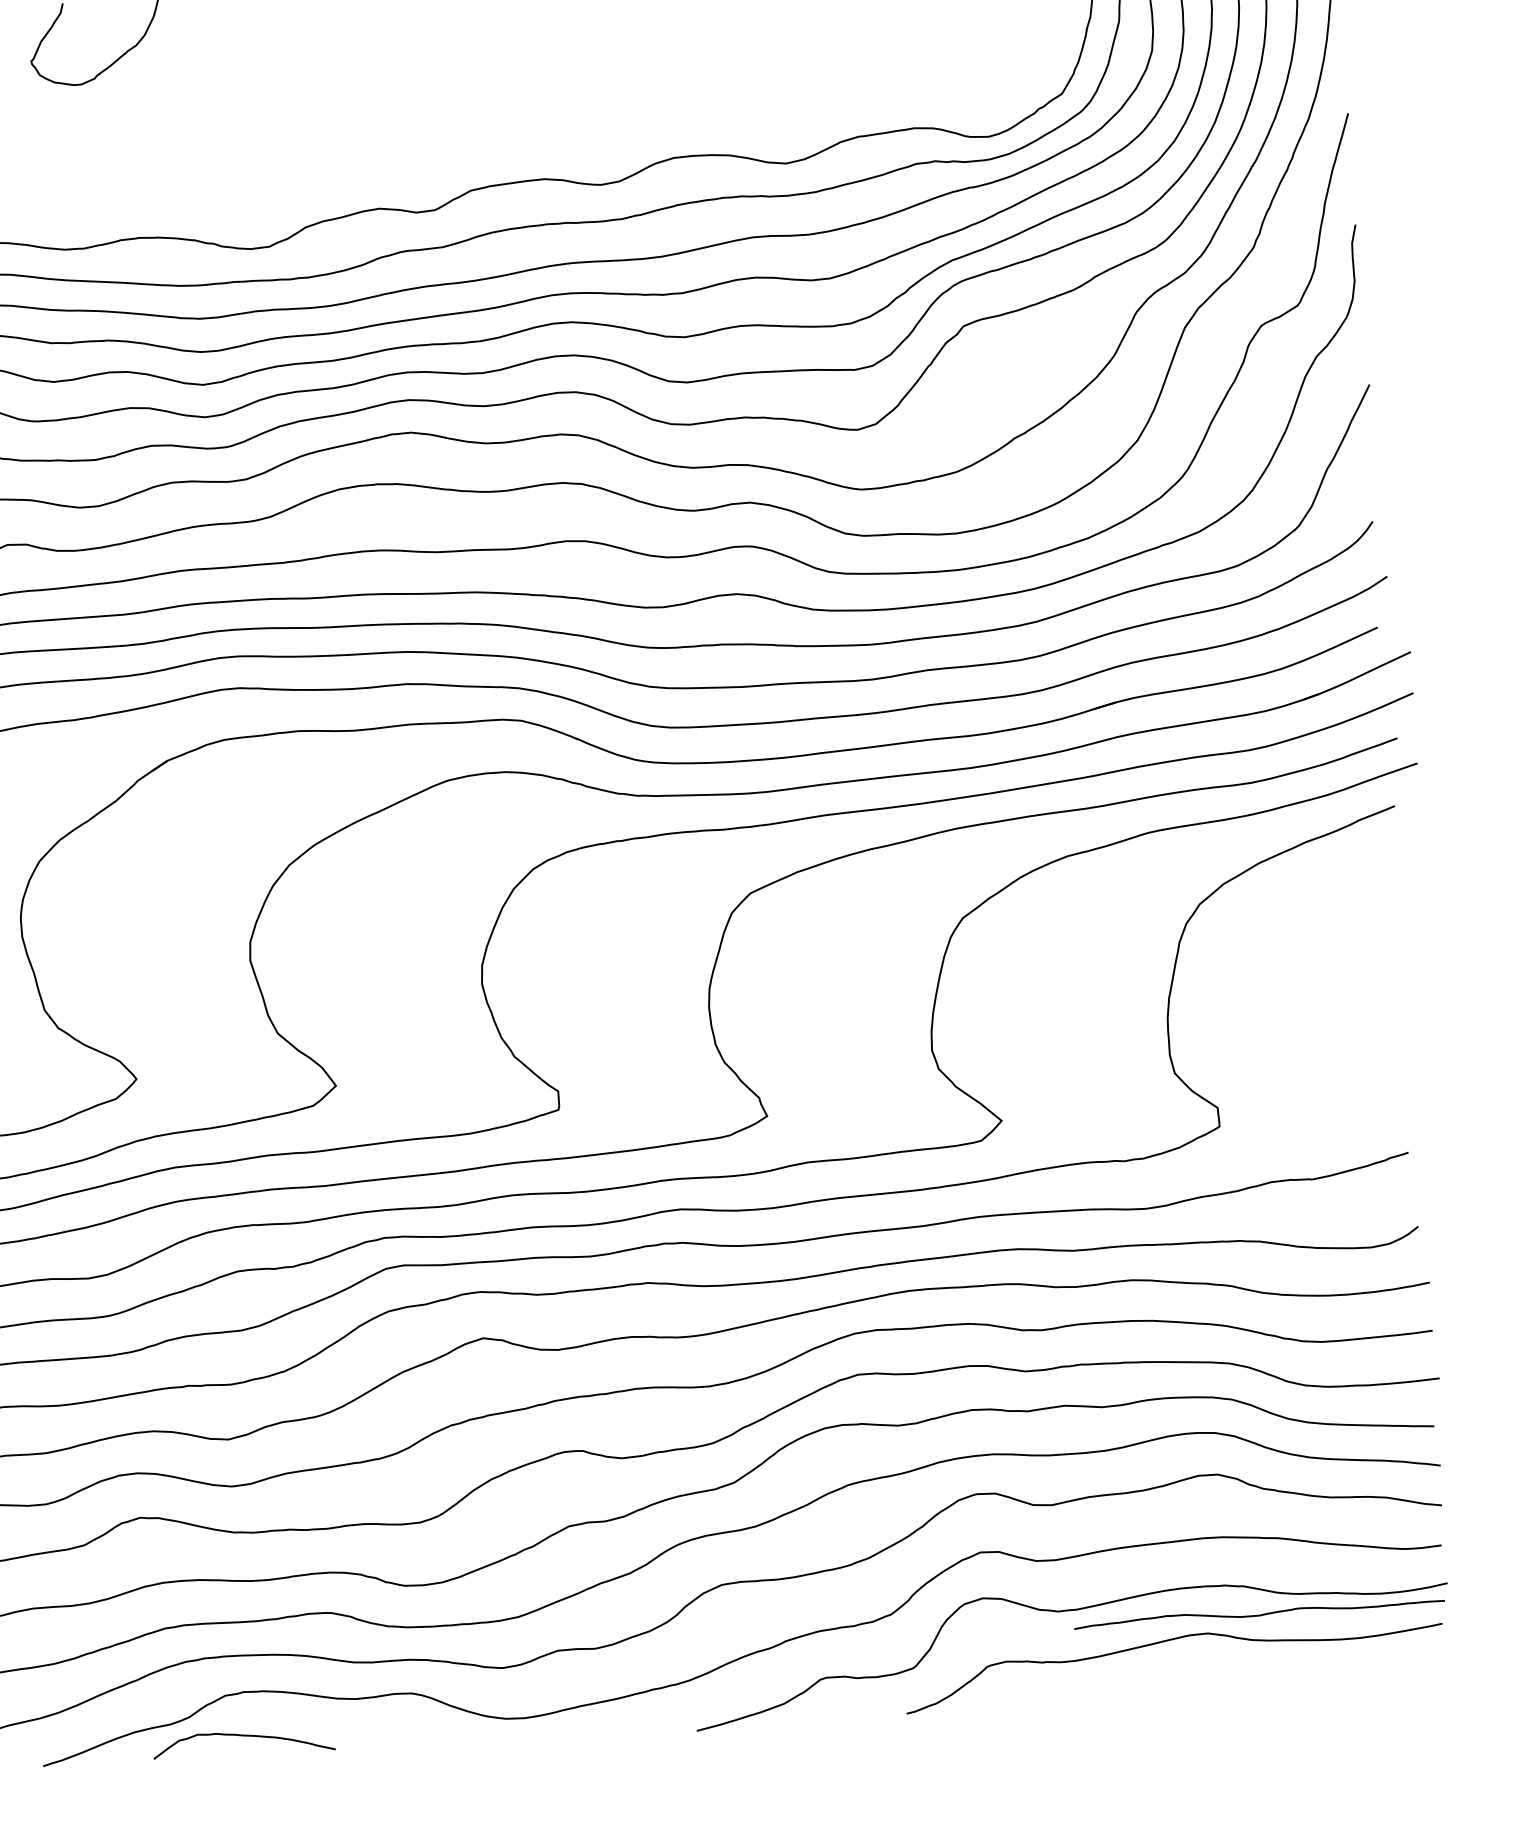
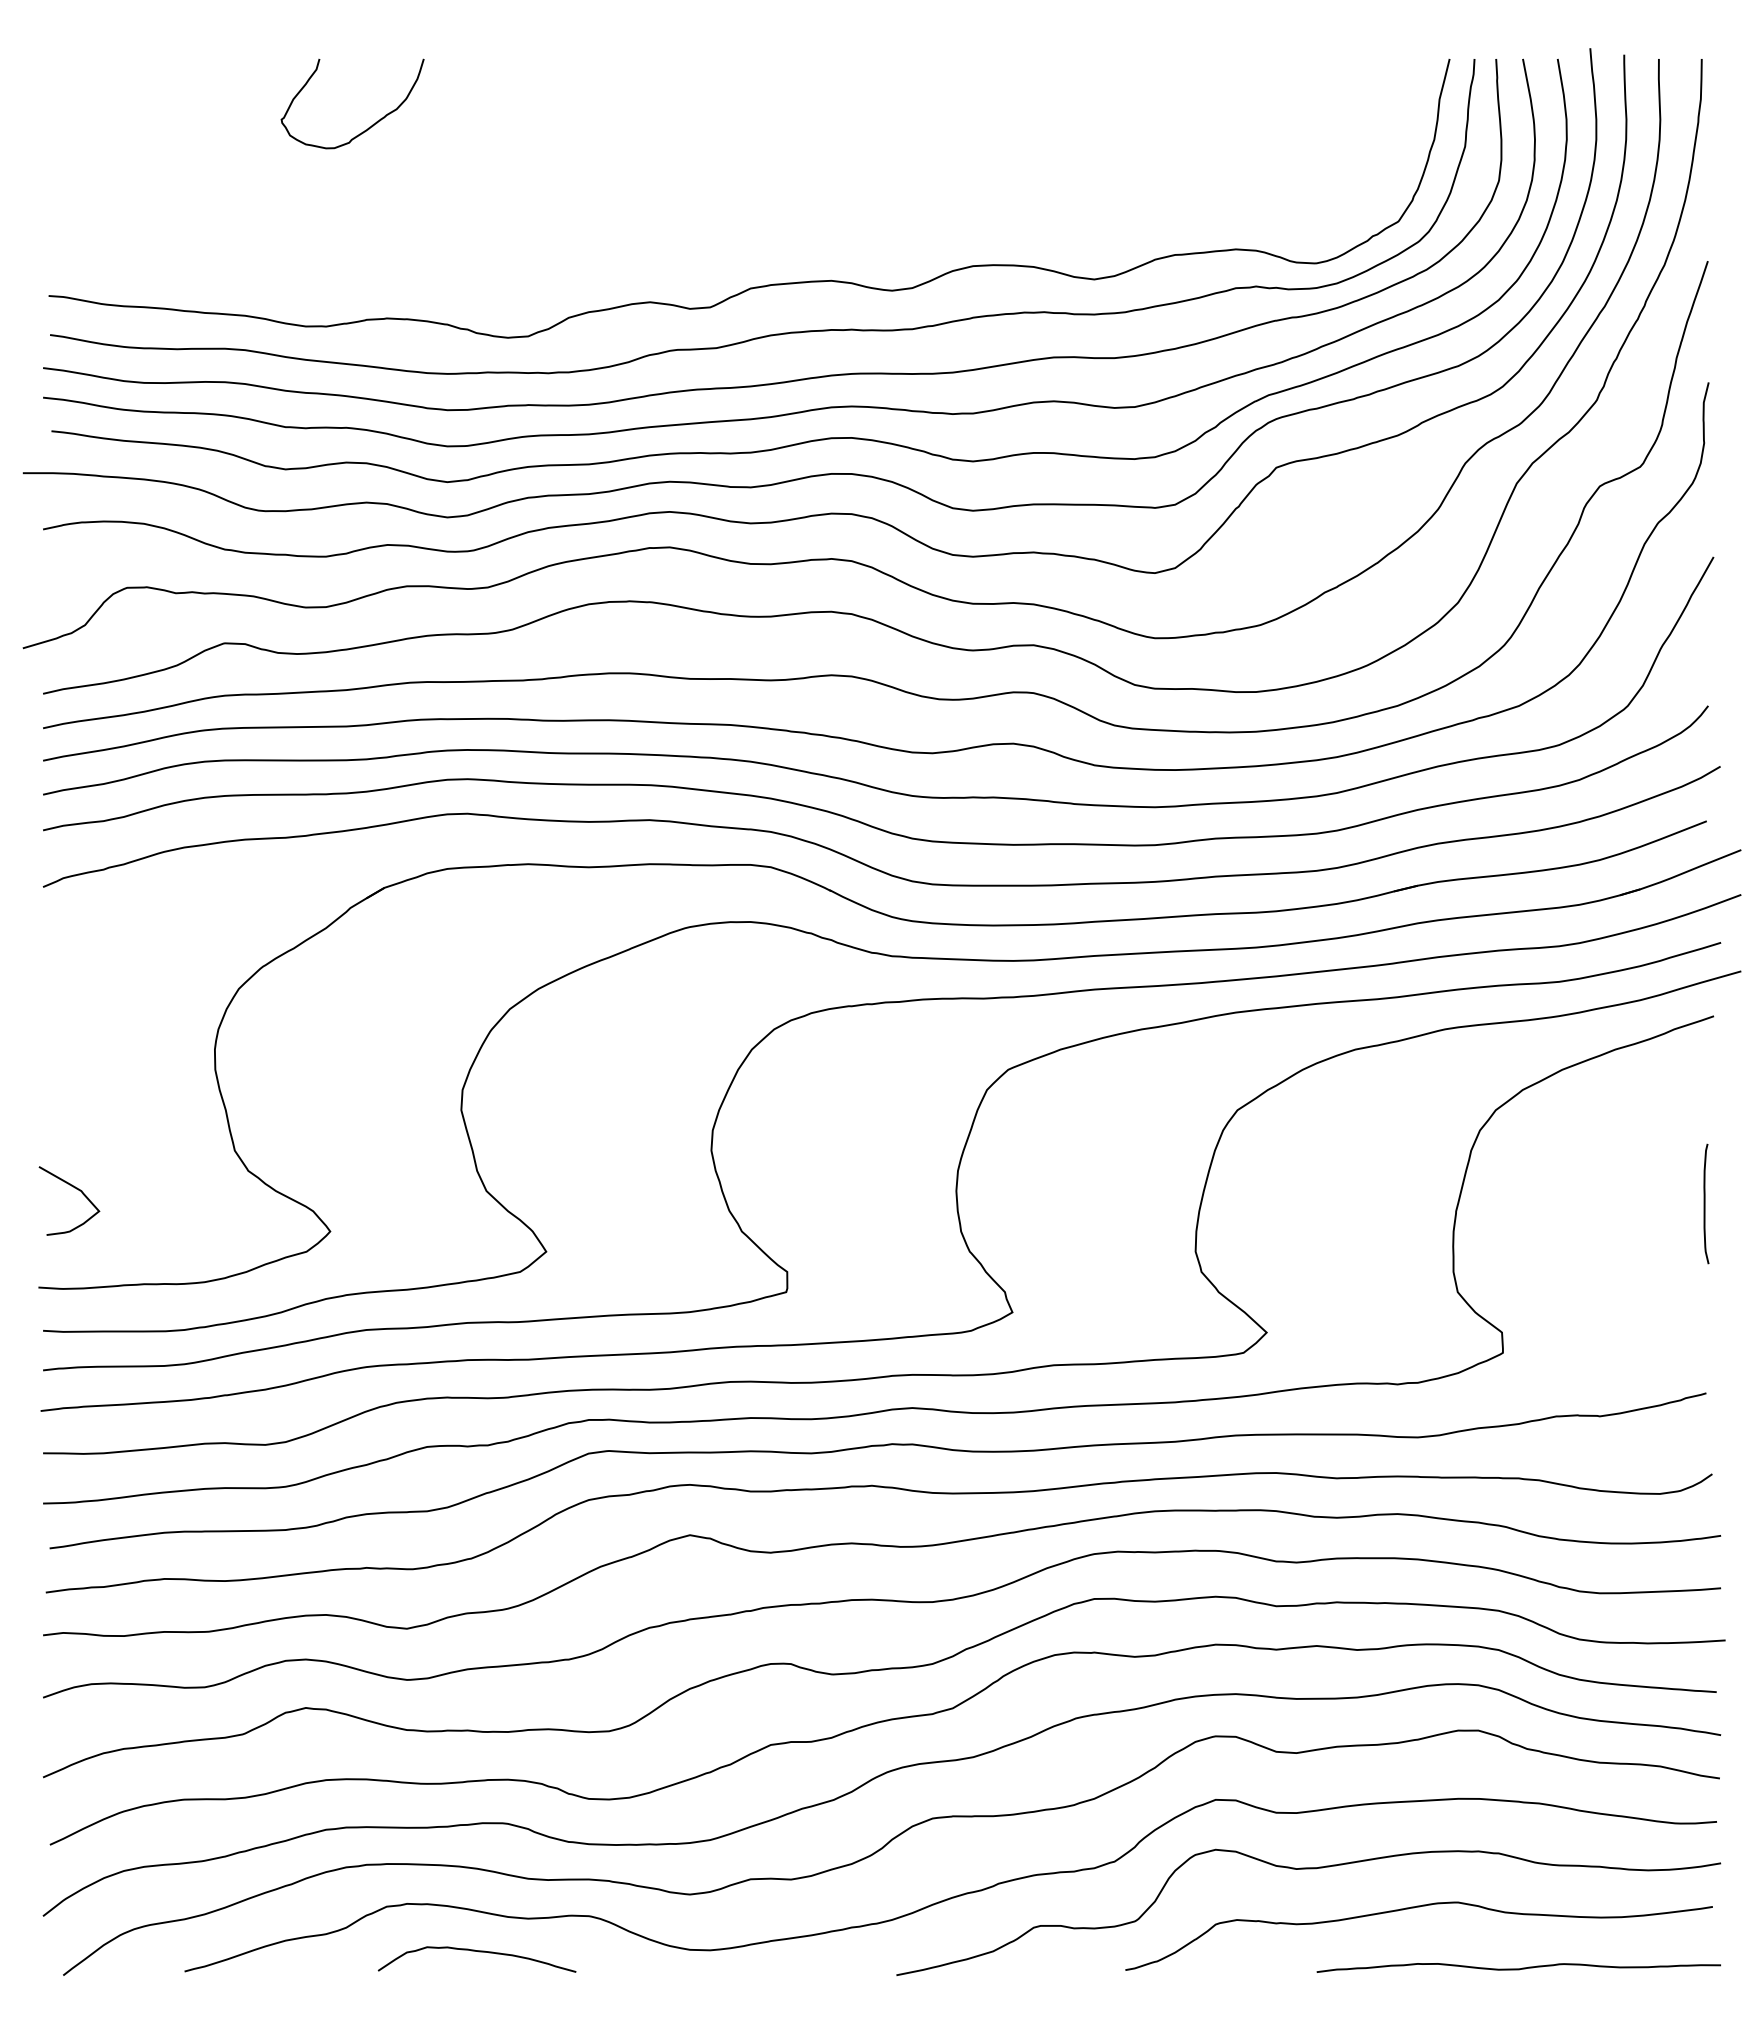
curve: (1397, 978) -> (1705, 1203), added
curve: (1259, 1614) -> (1518, 1968), moved
curve: (244, 1736) -> (478, 1952), moved

